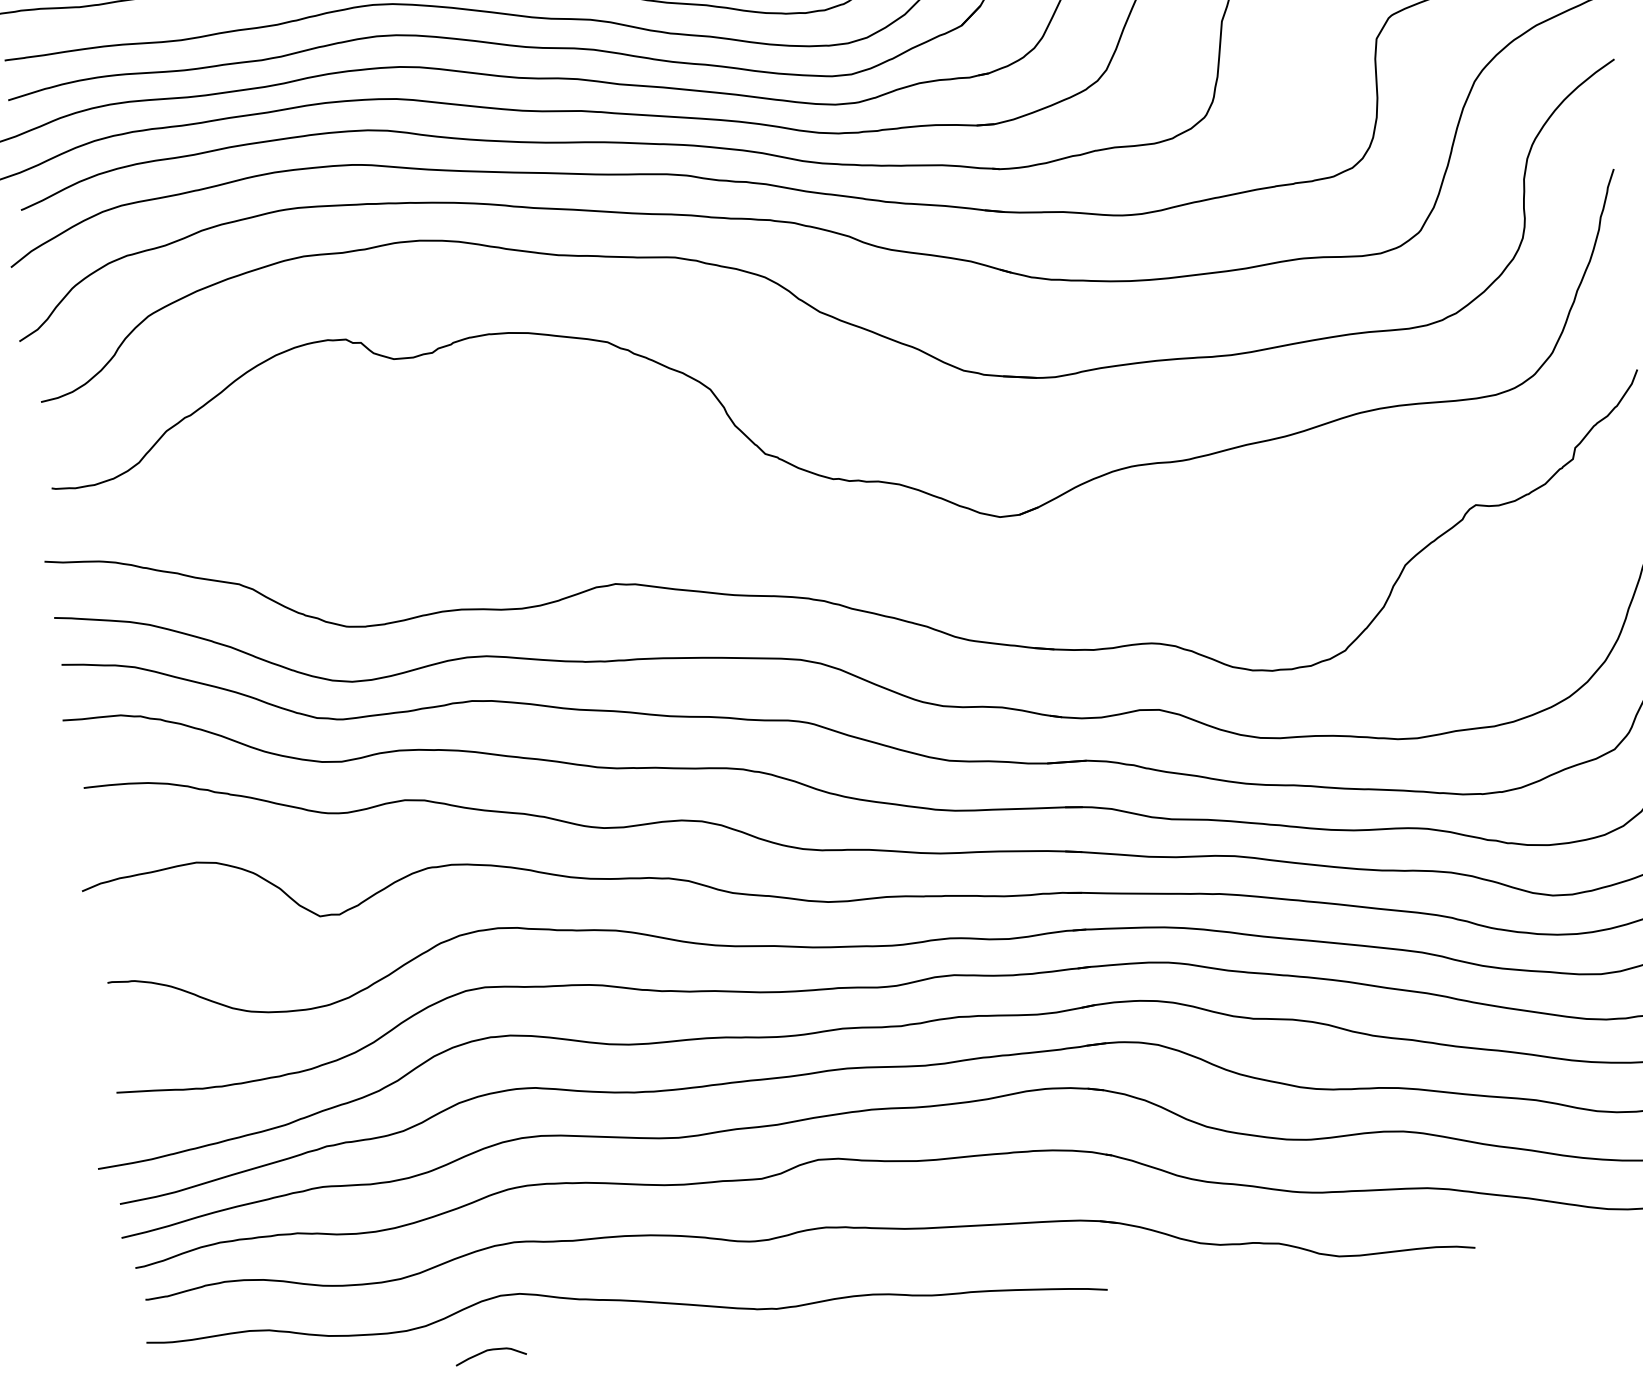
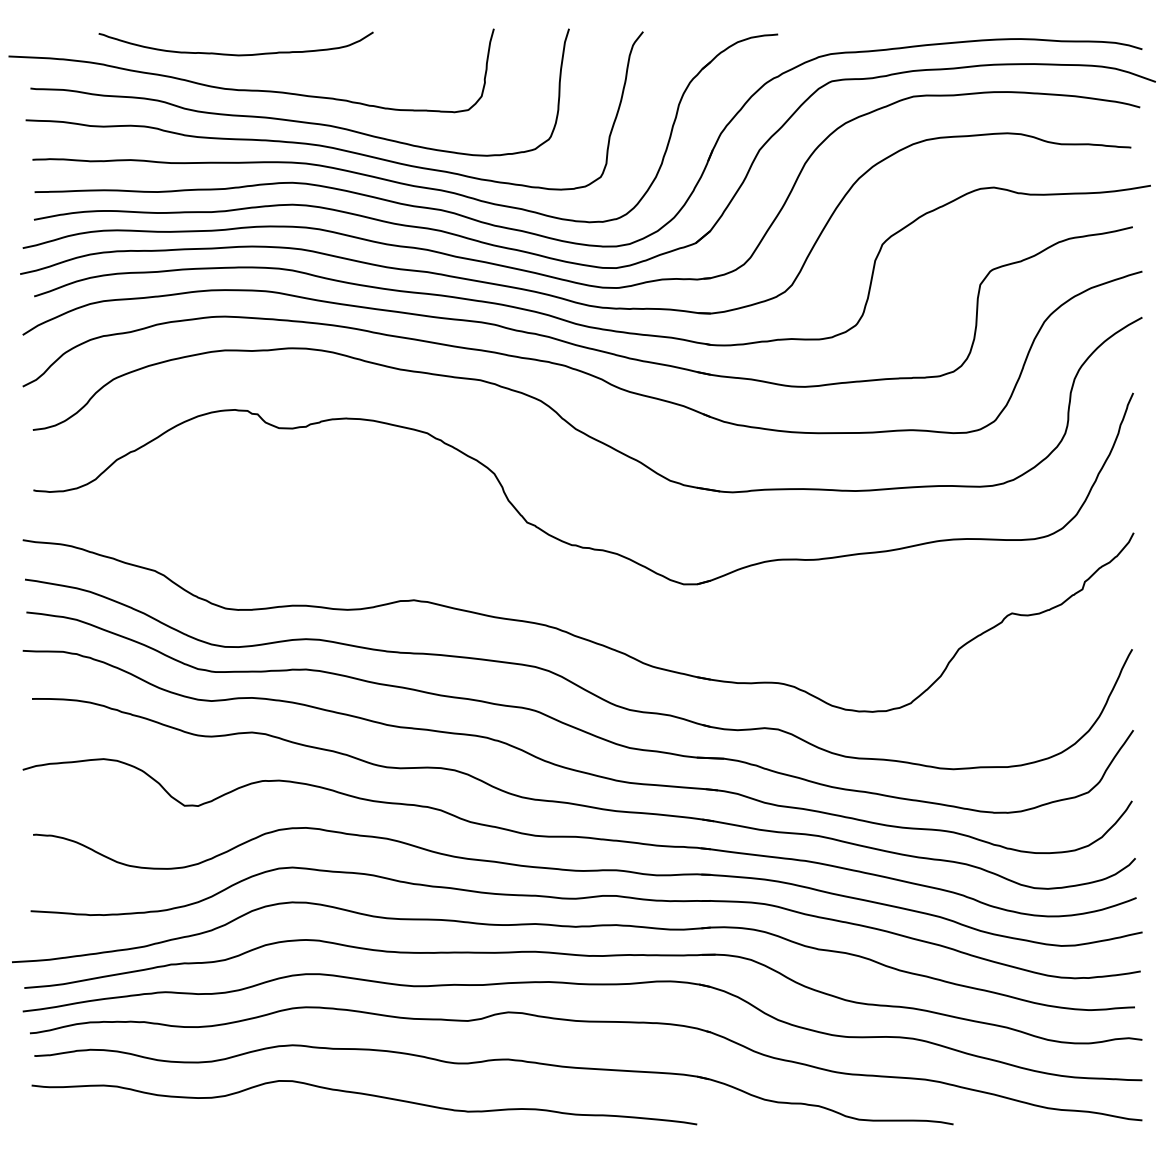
curve: (490, 1351) -> (267, 1118), removed

